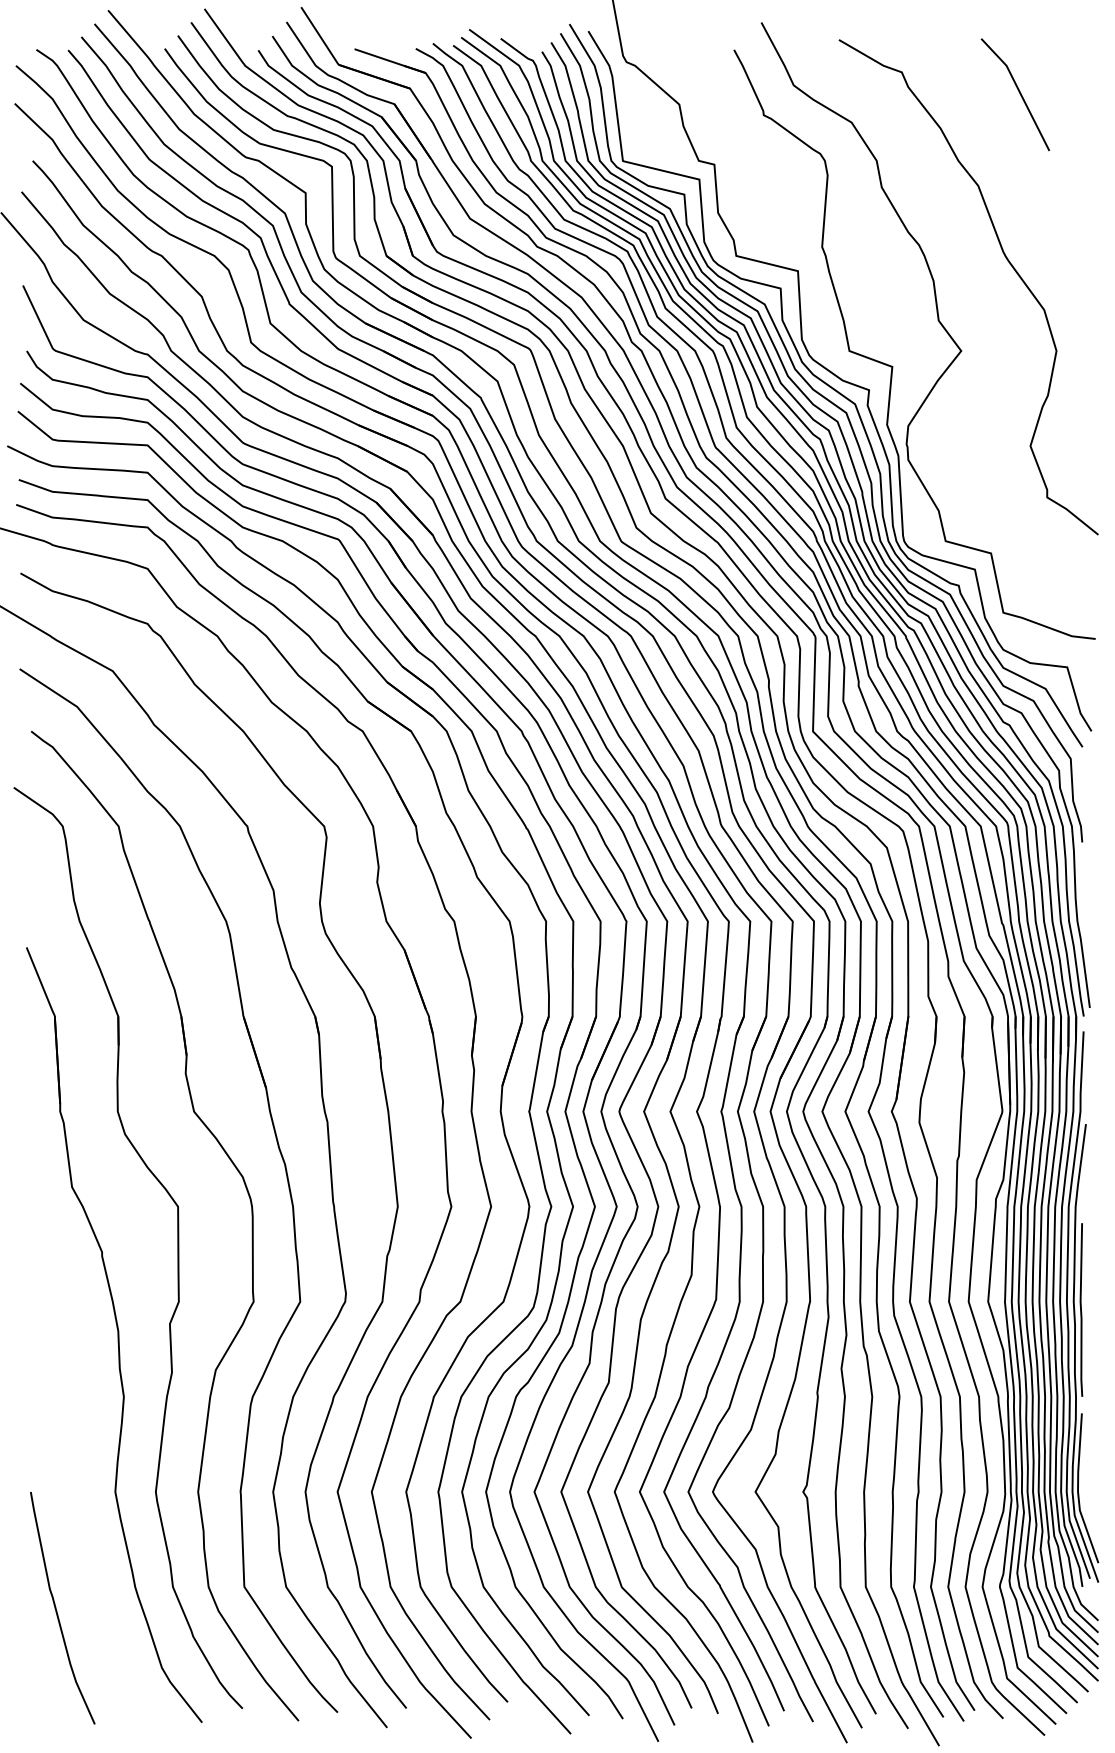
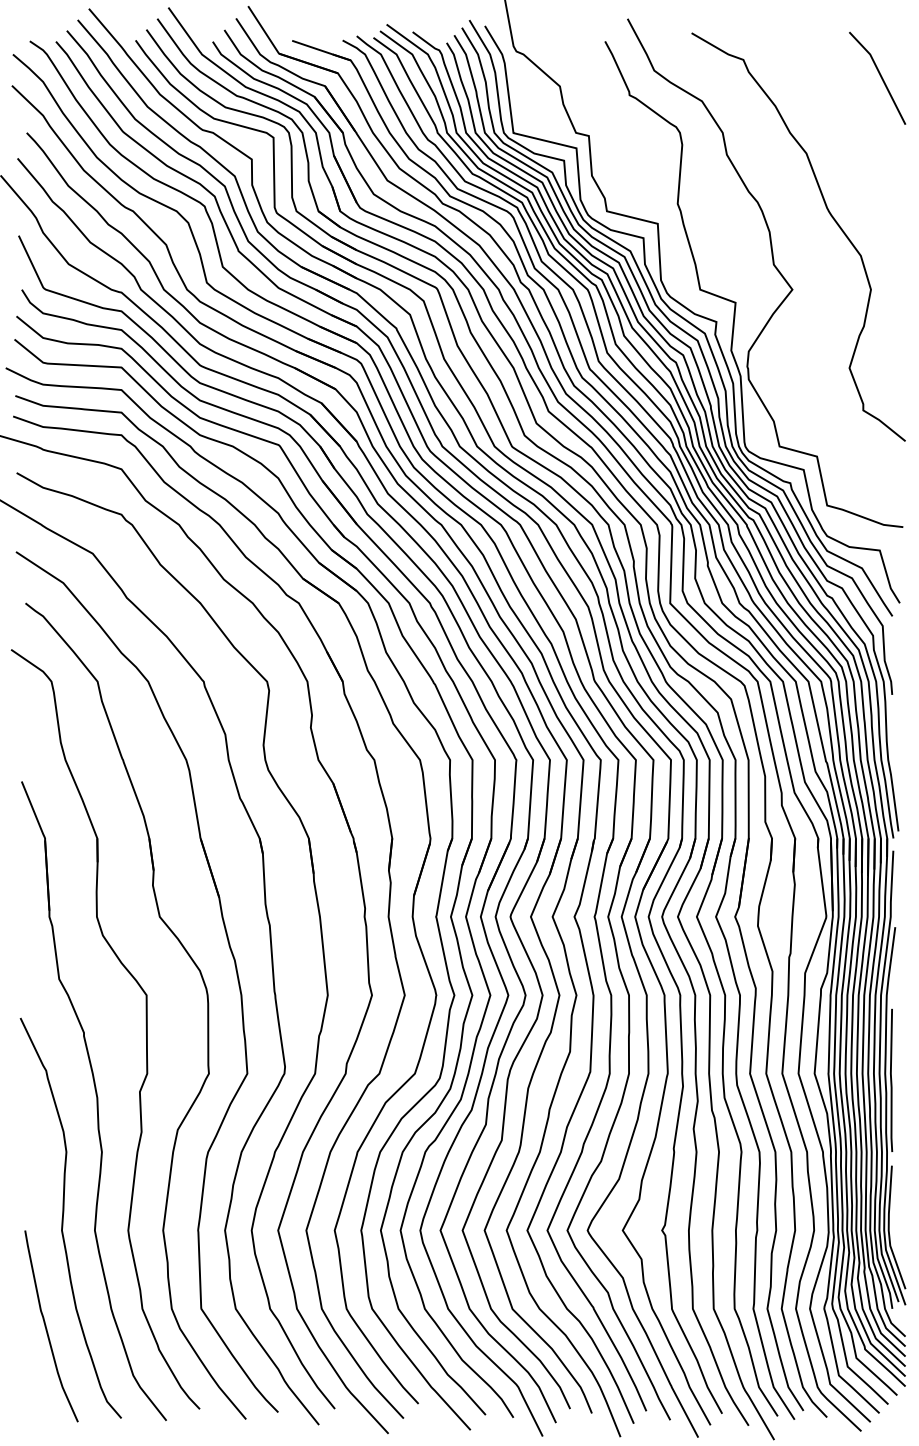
line: (1018, 92) -> (880, 76), moved
curve: (77, 1477) -> (63, 1218), added

